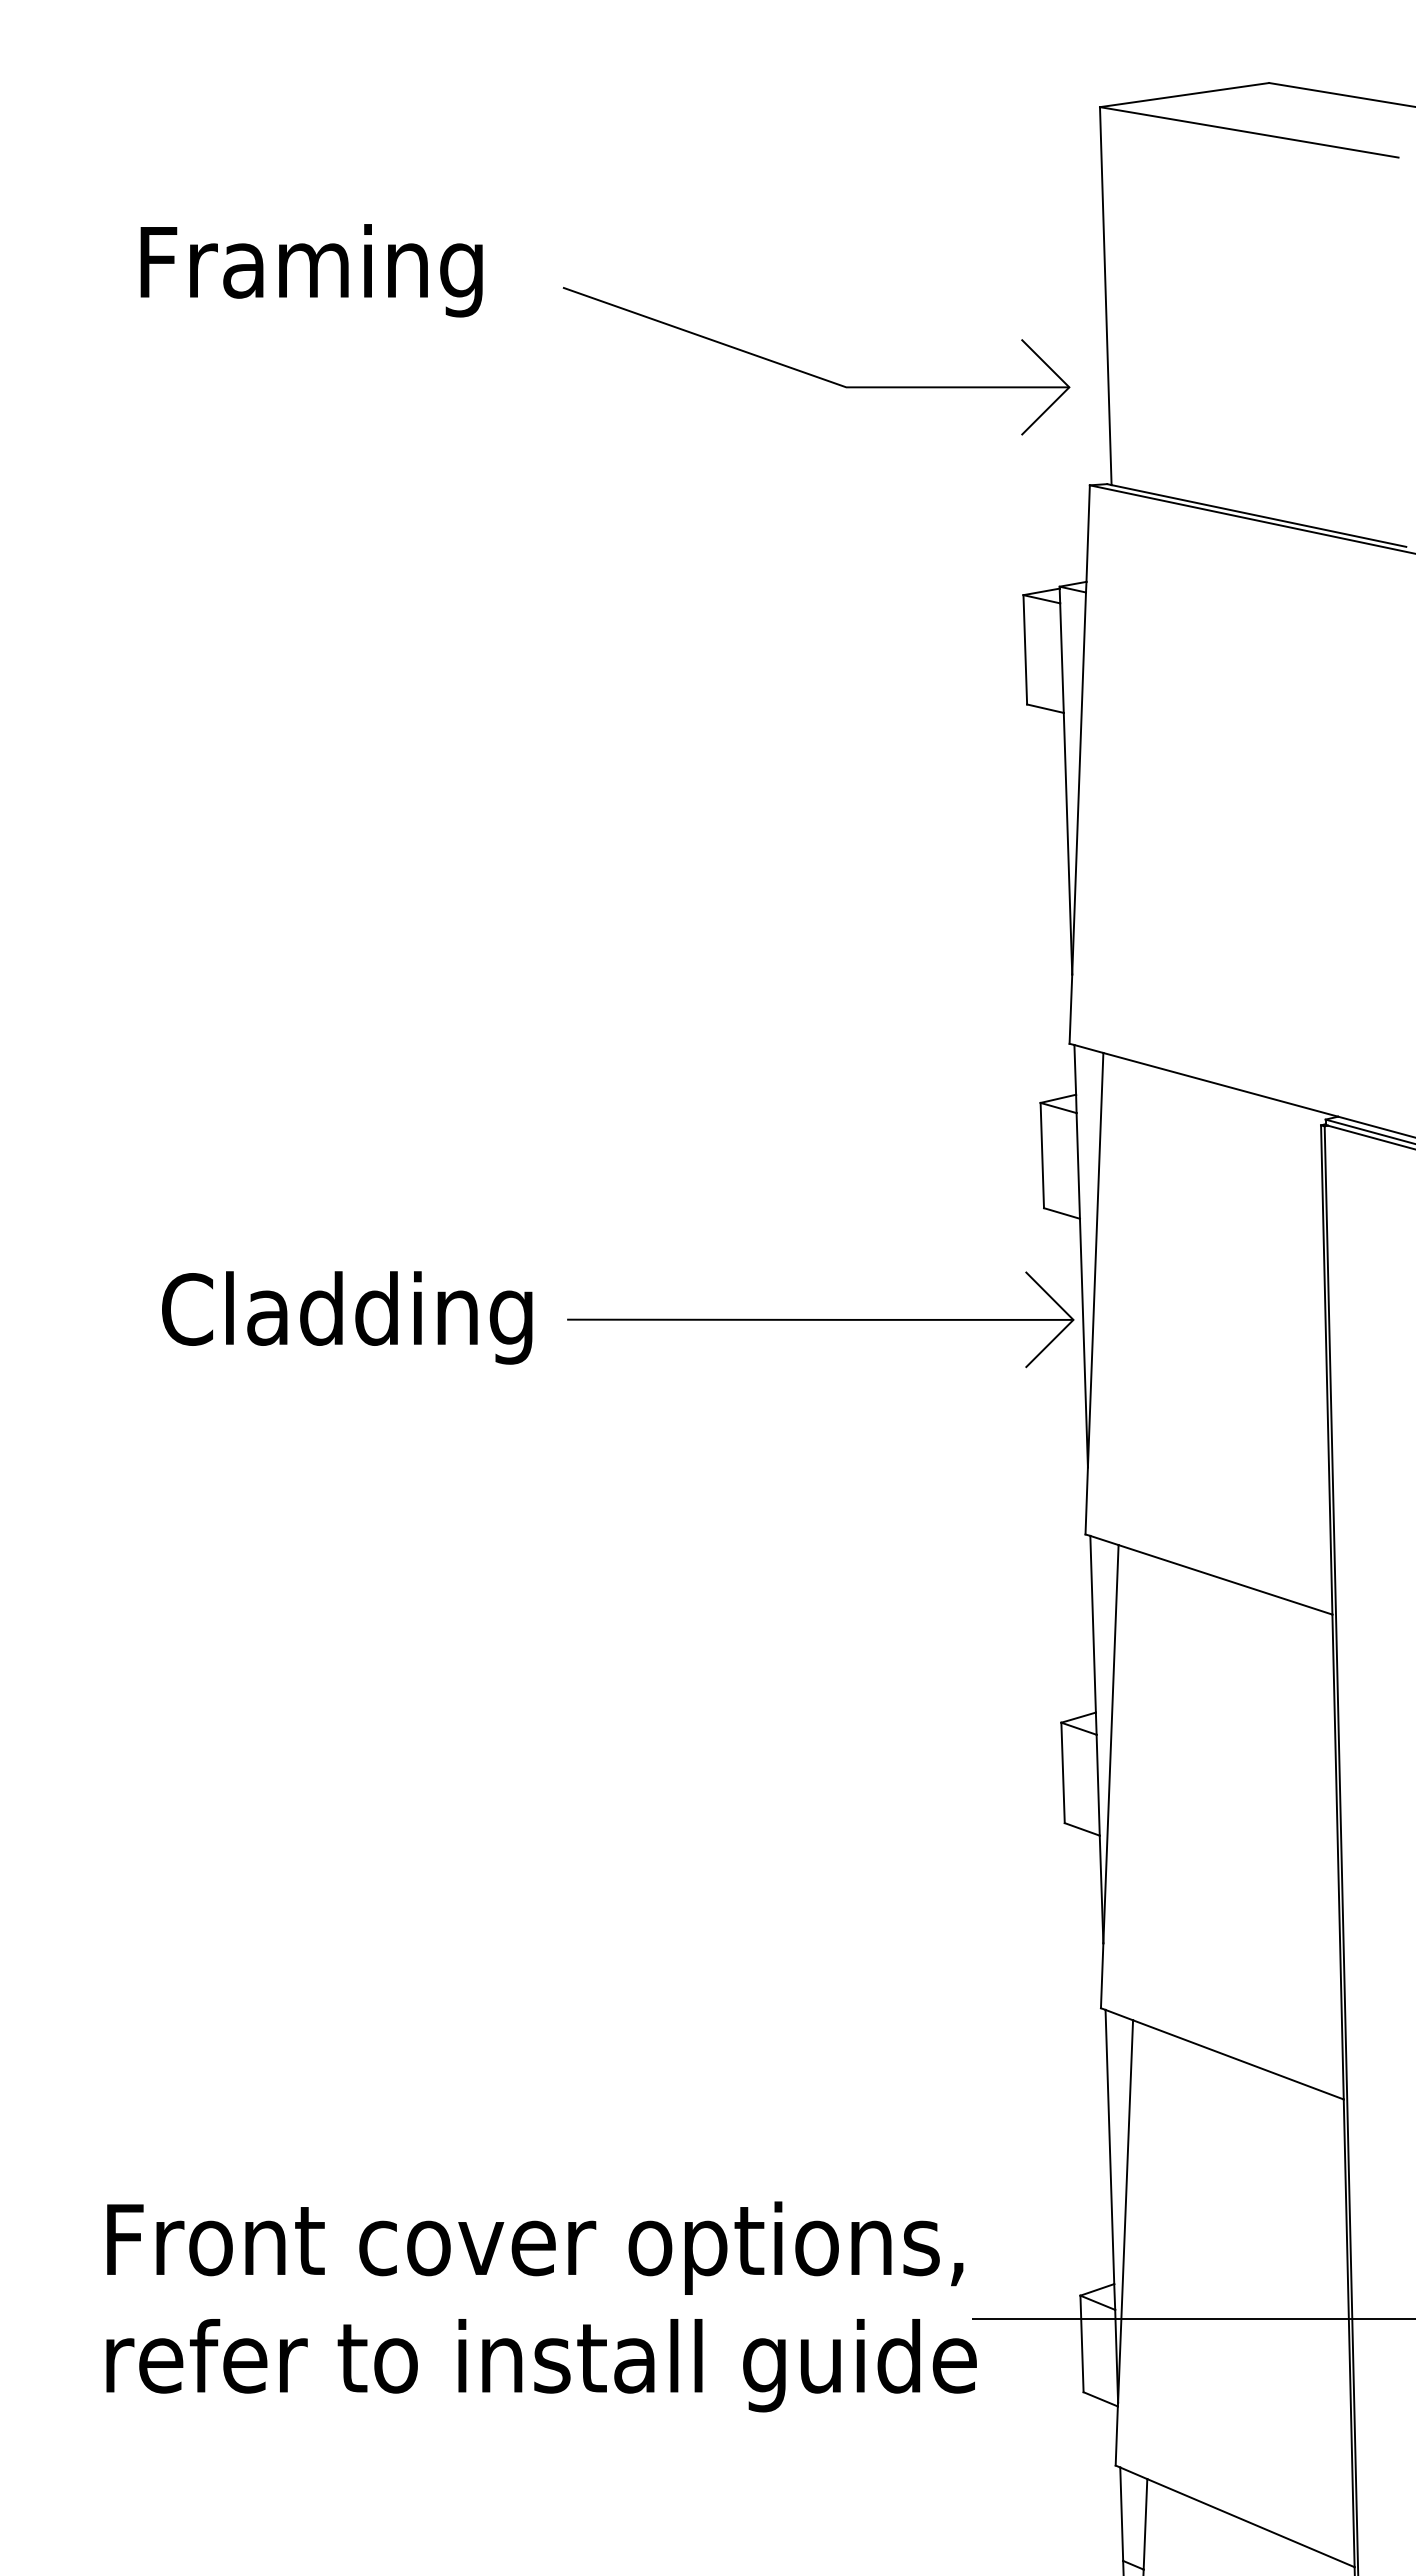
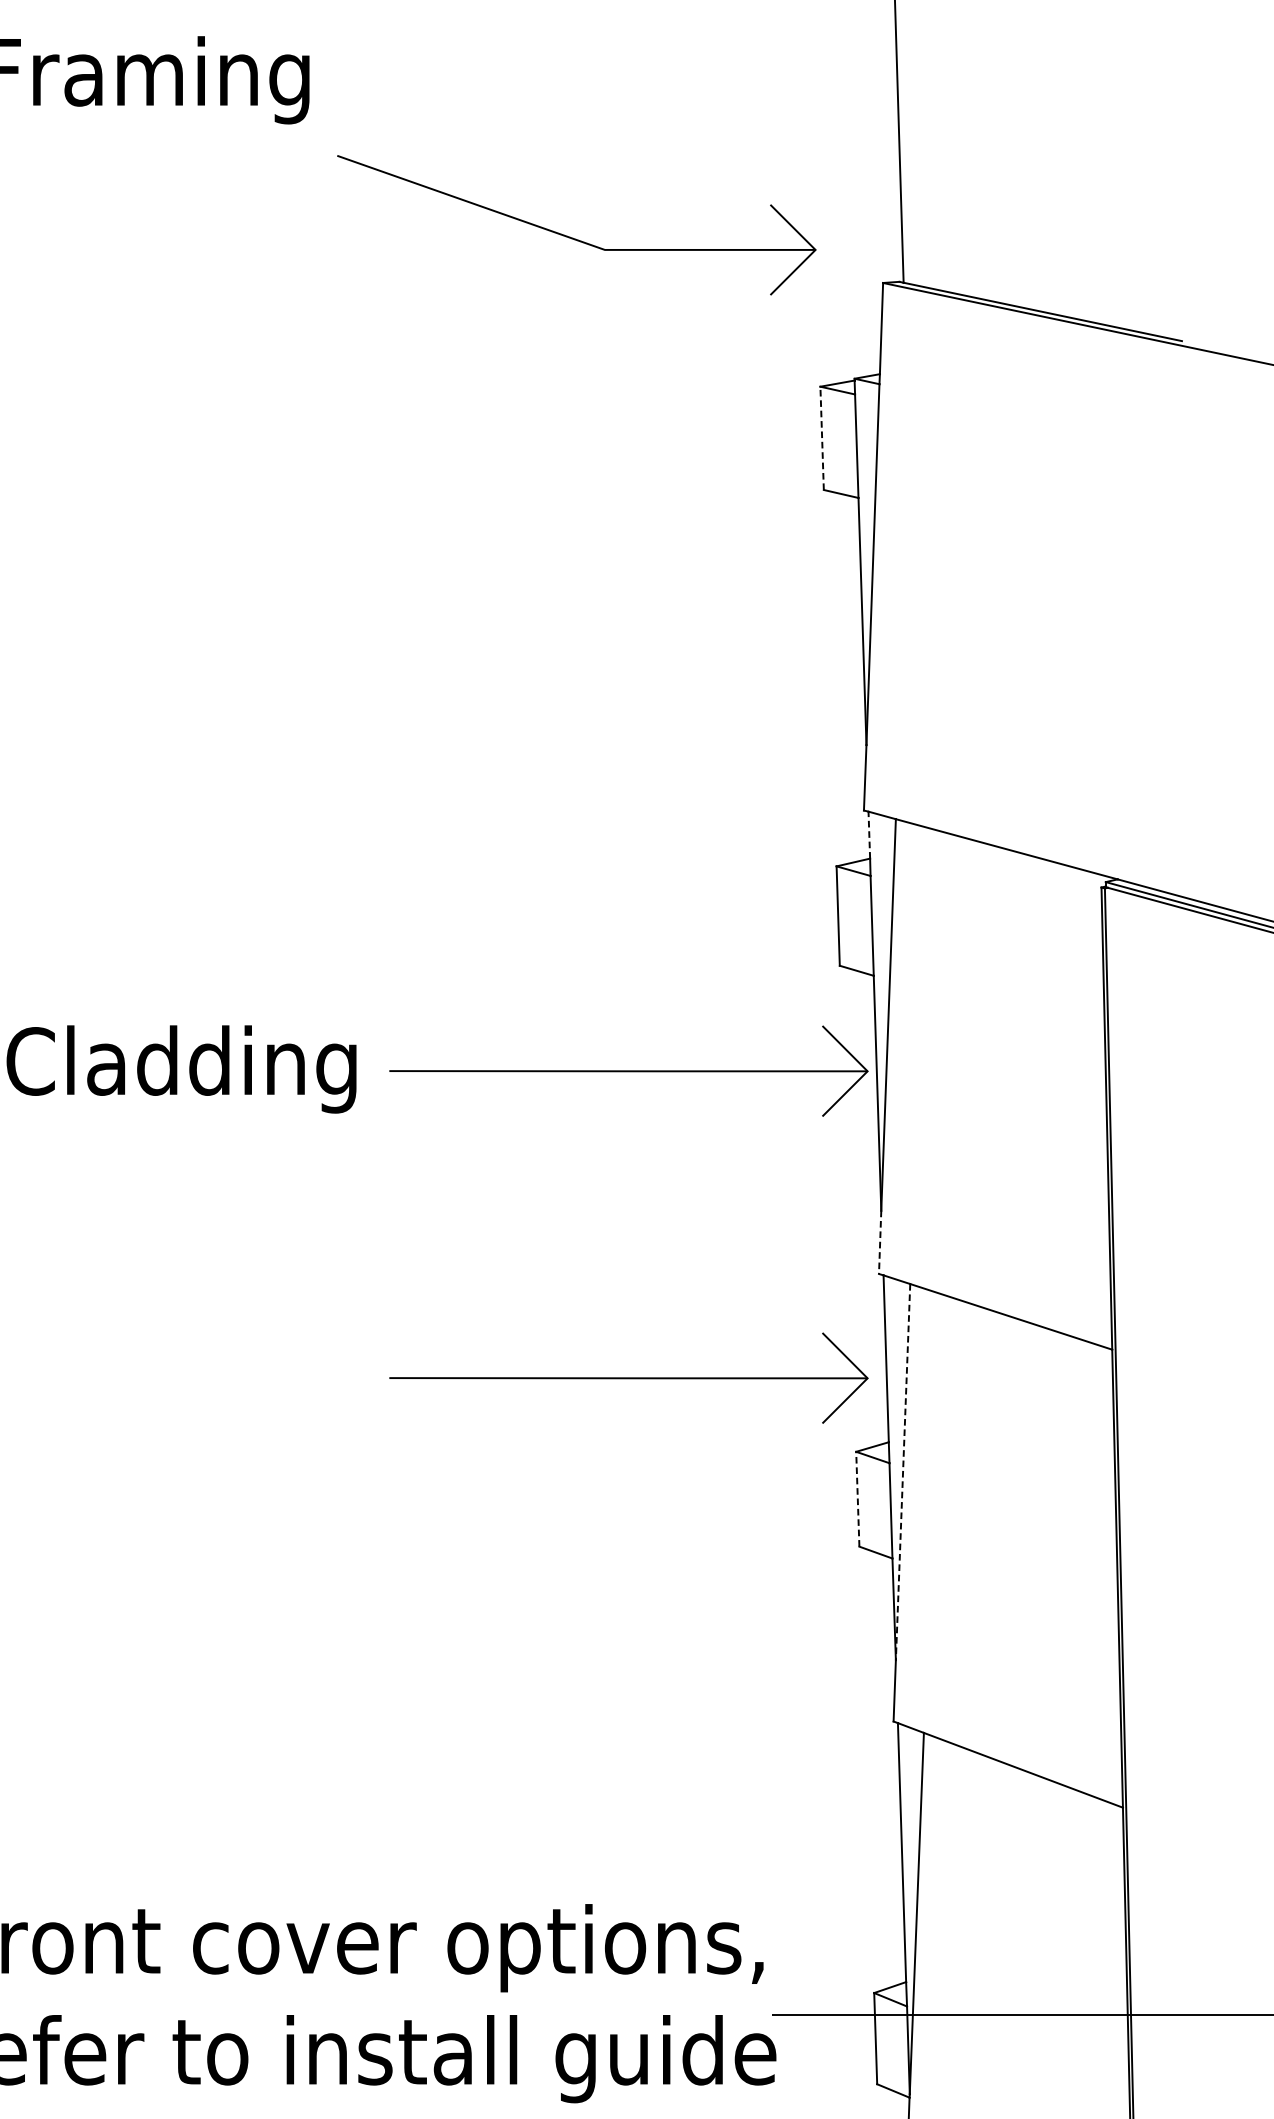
part: (813, 374) -> (573, 237), moved
line: (1025, 649) -> (822, 438), solid -> dashed
line: (1075, 1069) -> (869, 834), solid -> dashed
line: (1086, 1500) -> (879, 1241), solid -> dashed
part: (820, 1644) -> (628, 1377), added
line: (1110, 1744) -> (902, 1472), solid -> dashed
line: (1063, 1772) -> (858, 1498), solid -> dashed

